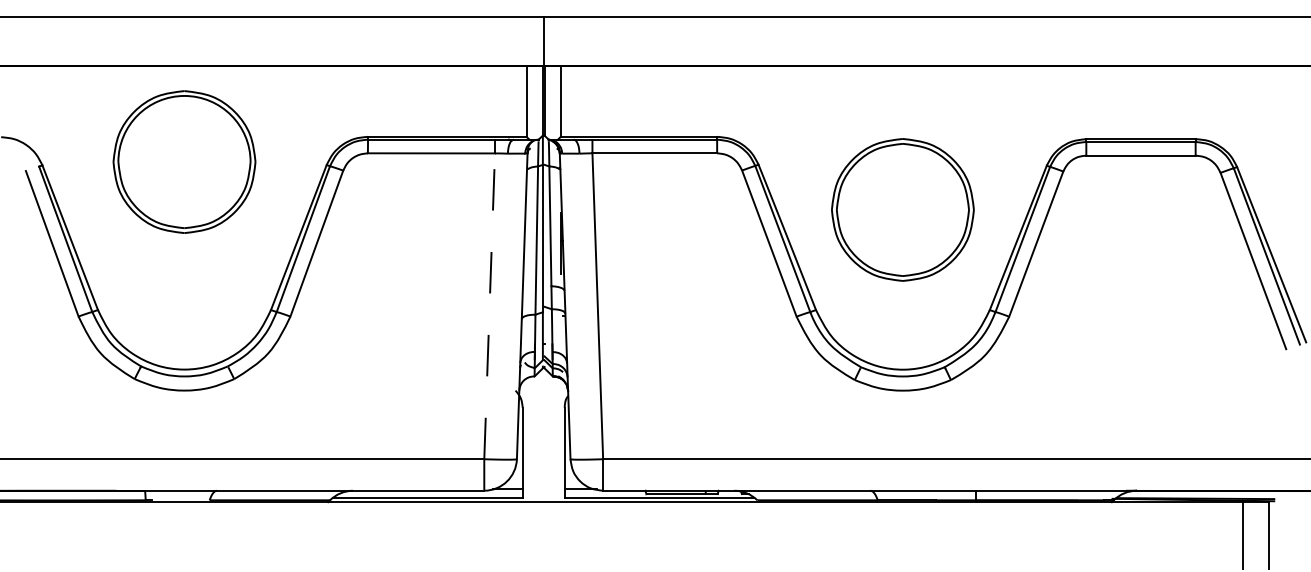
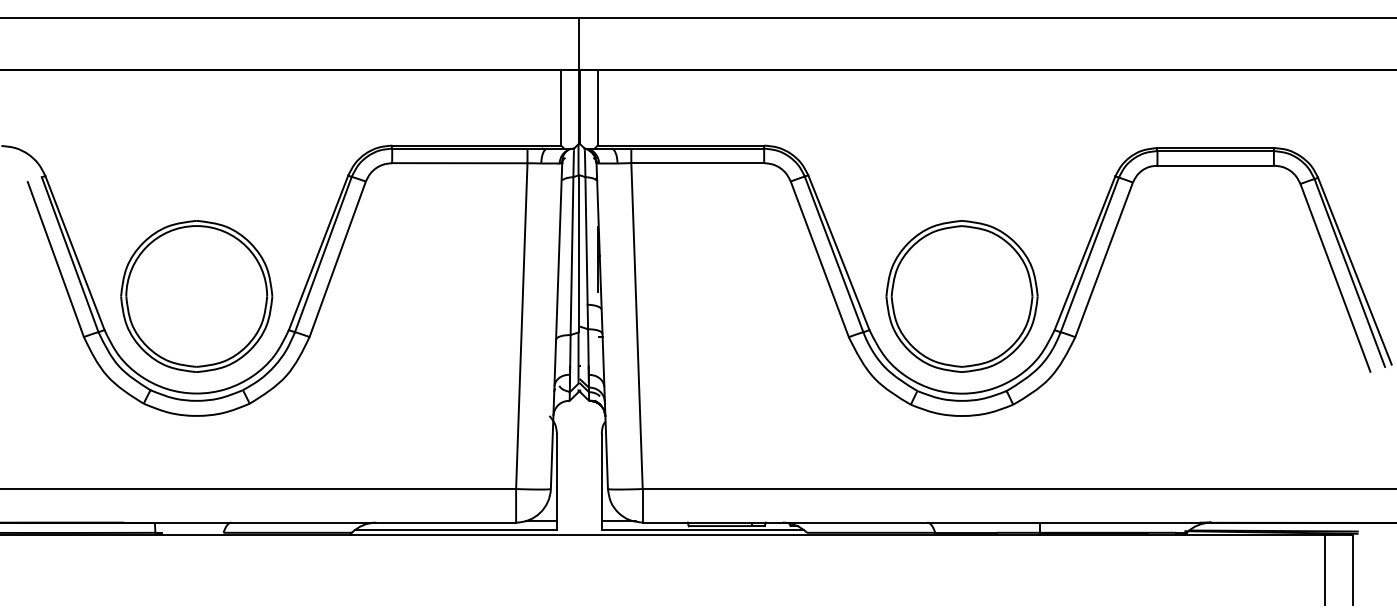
part: (184, 162) -> (196, 296), moved
part: (902, 209) -> (961, 296), moved
line: (489, 306) -> (521, 326), dashed -> solid

